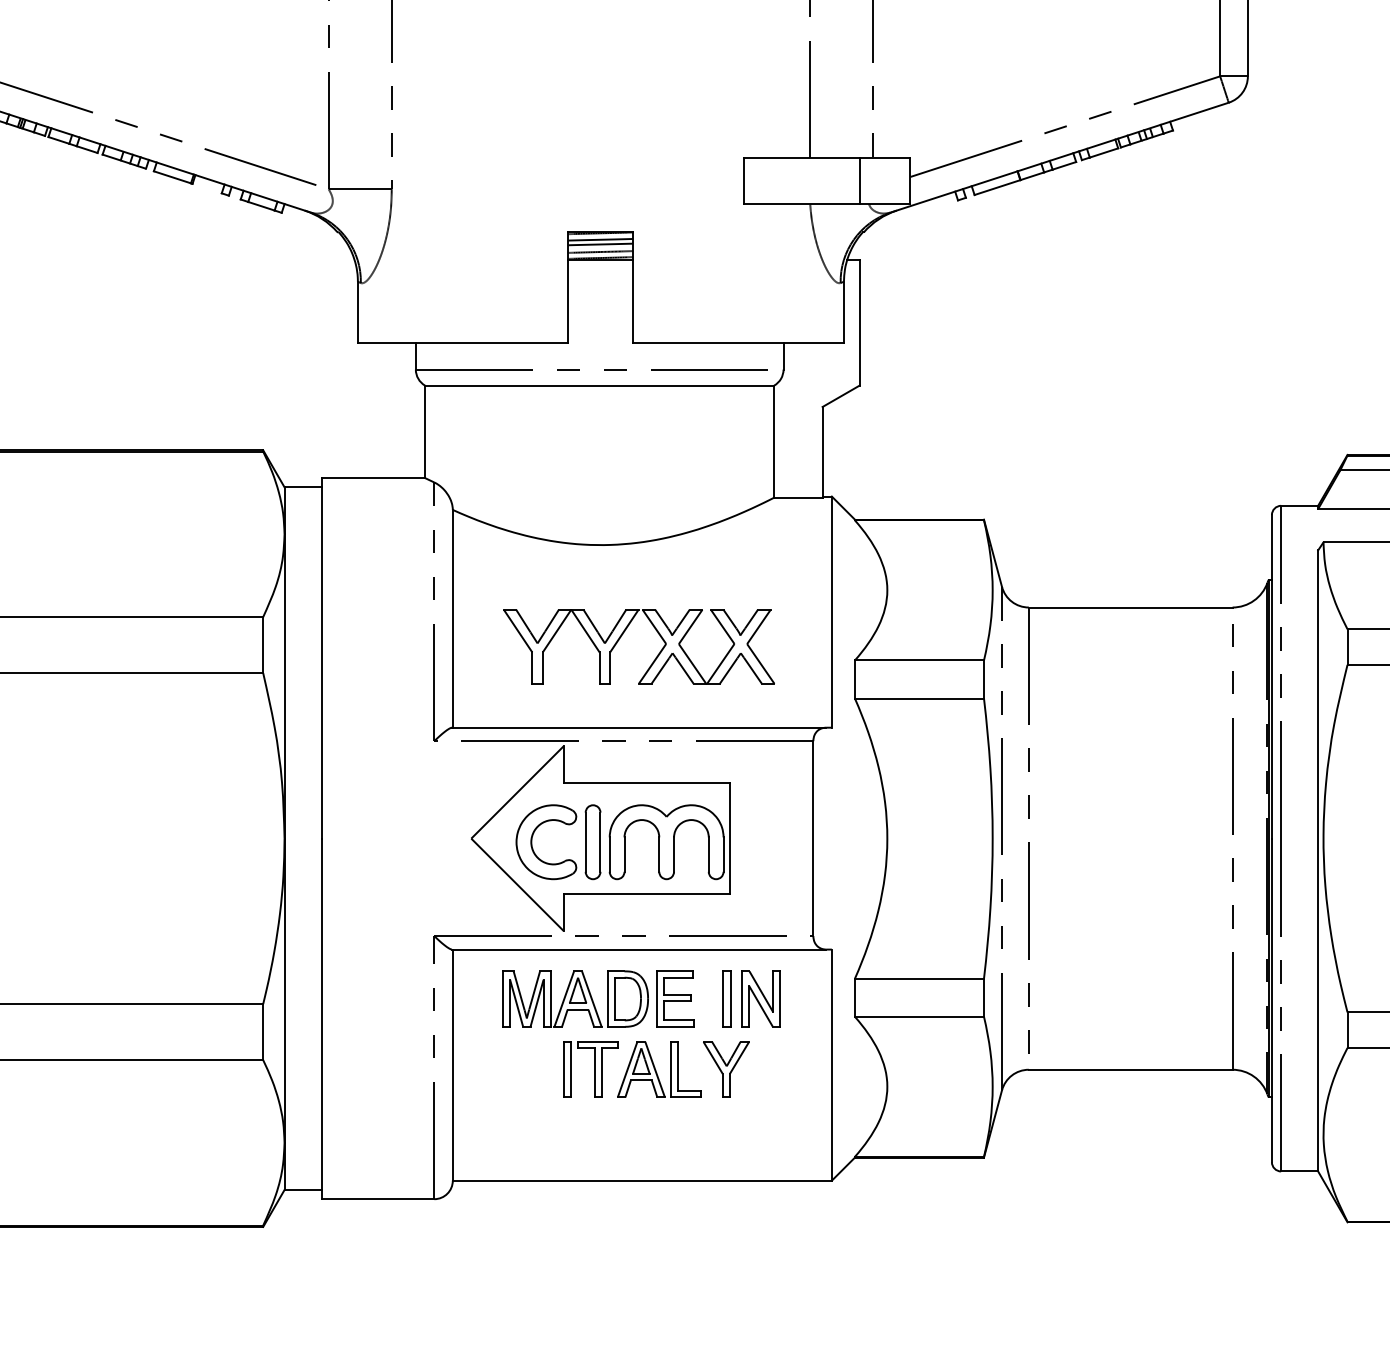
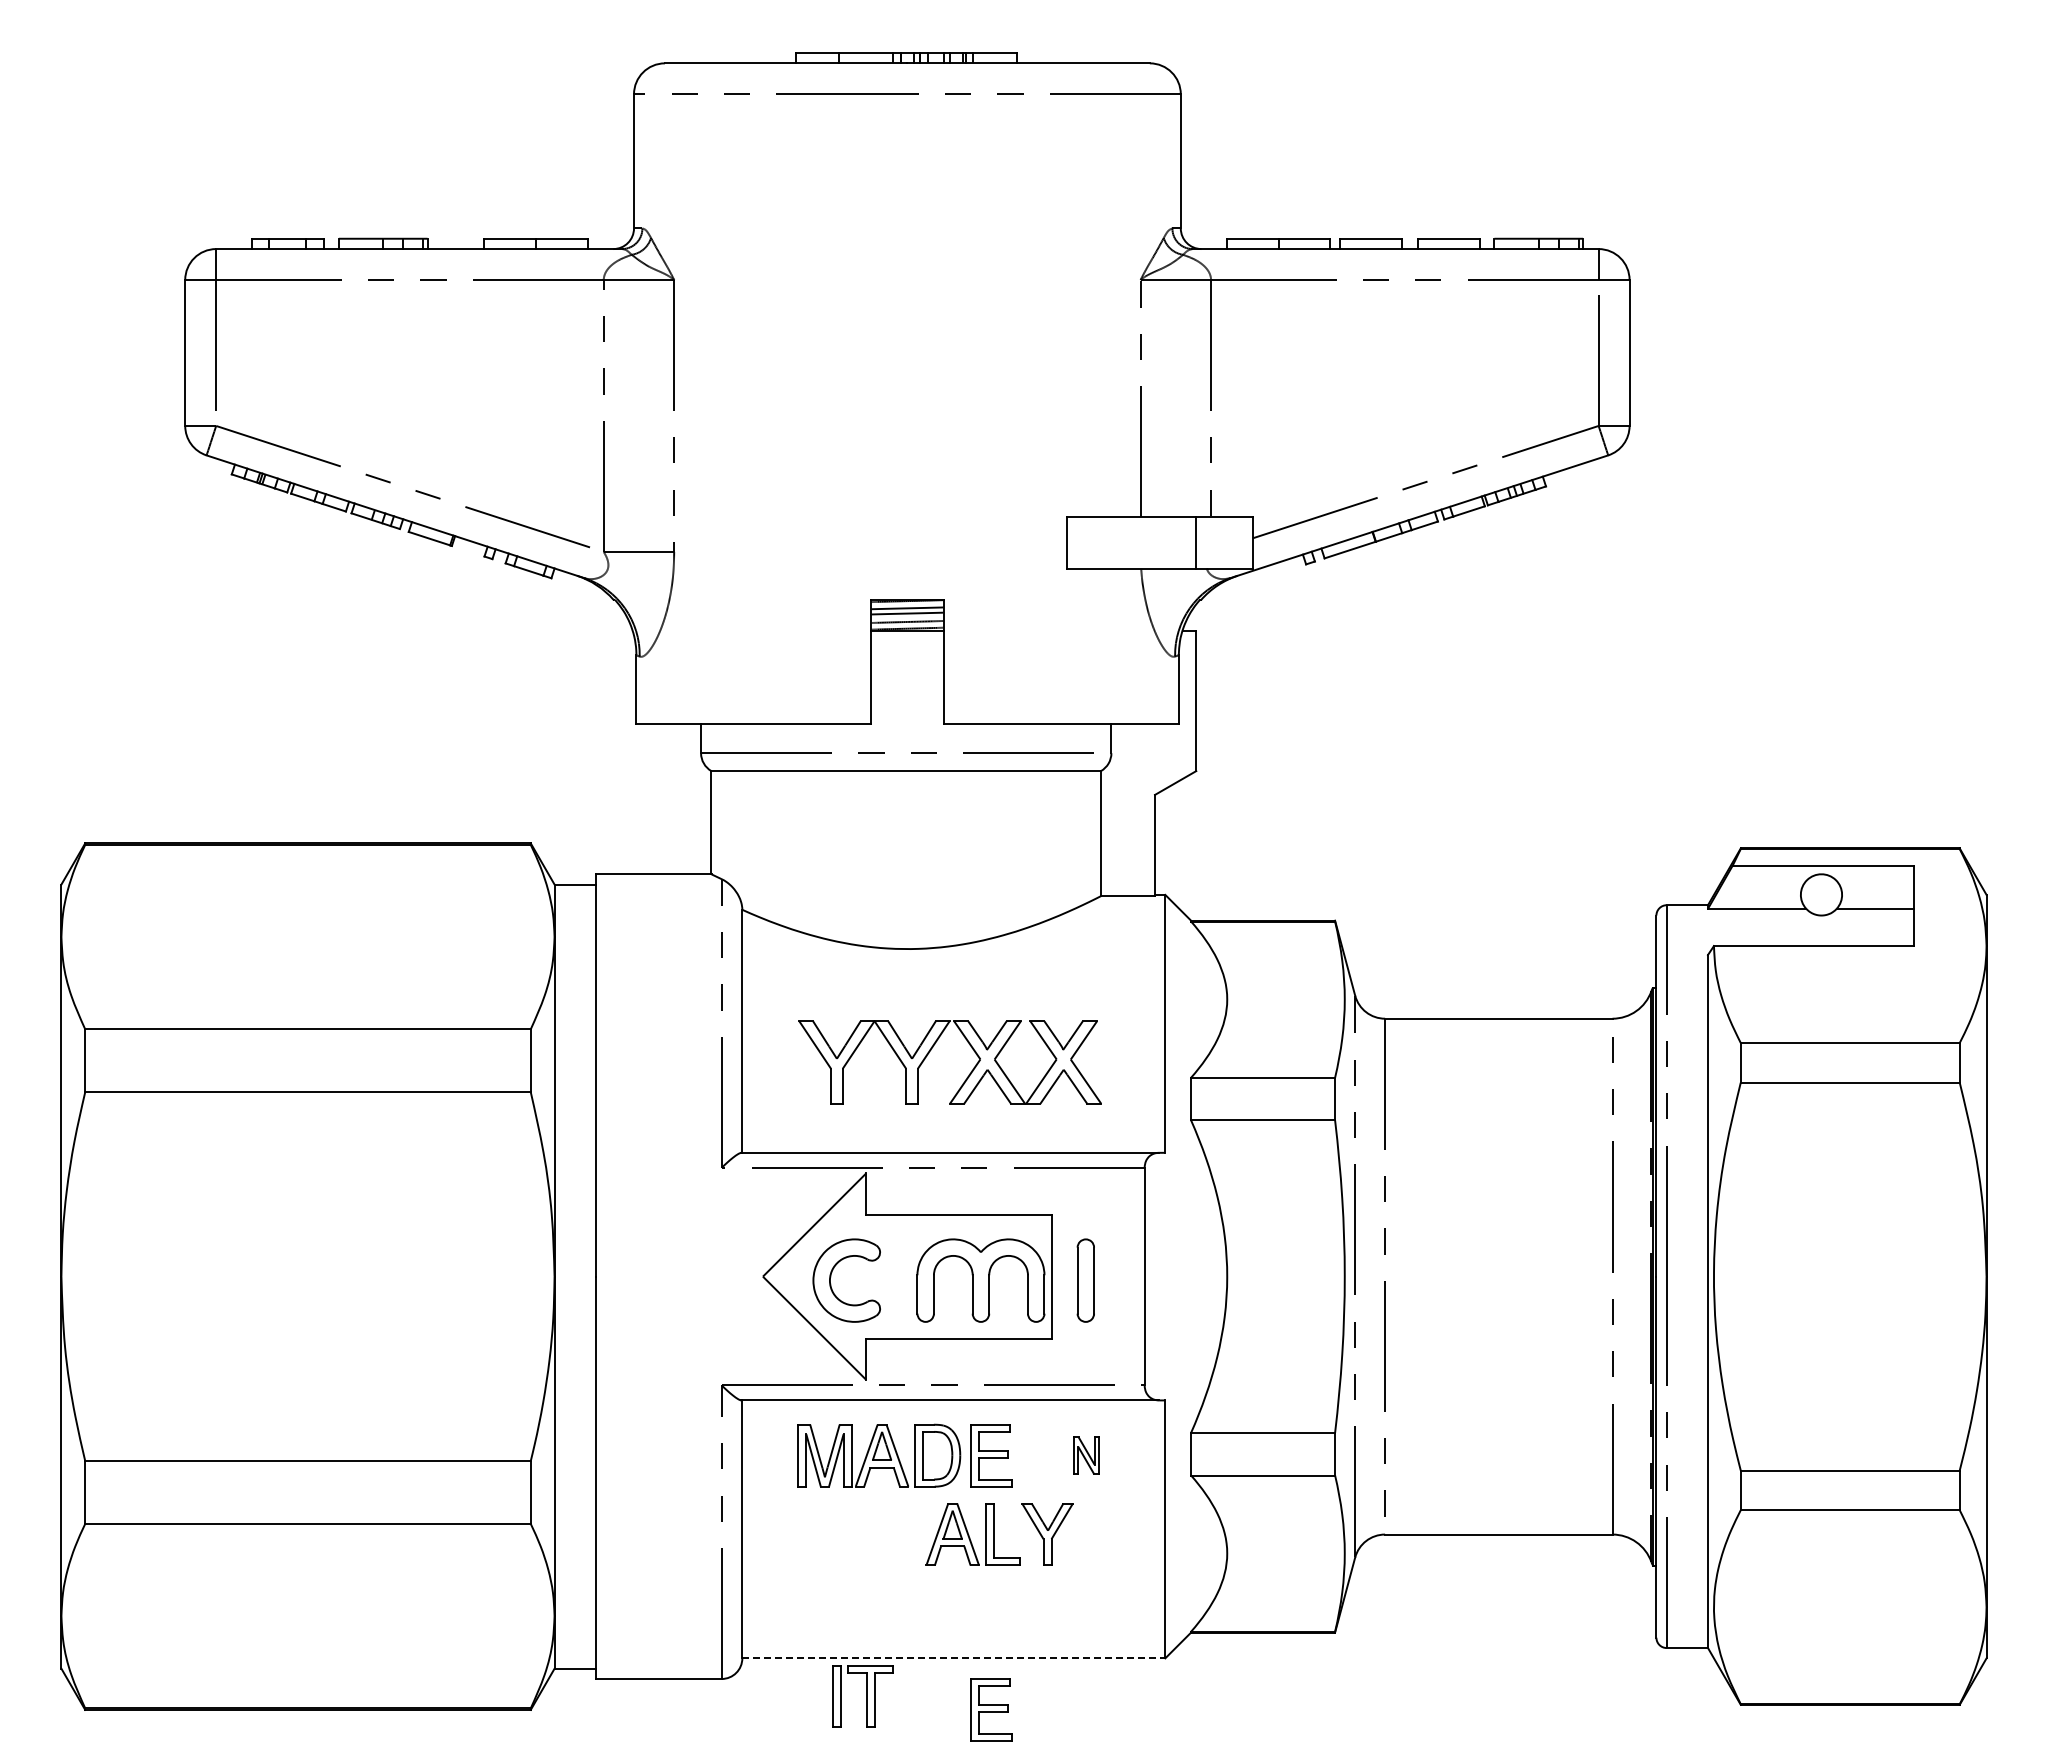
part: (592, 842) -> (1085, 1280), moved
part: (726, 998) -> (1047, 1455), removed
part: (761, 998) -> (1086, 1455), size x0.6
part: (590, 1069) -> (862, 1696), moved
line: (642, 1180) -> (954, 1658), solid -> dashed
part: (676, 1226) -> (991, 1709), added

